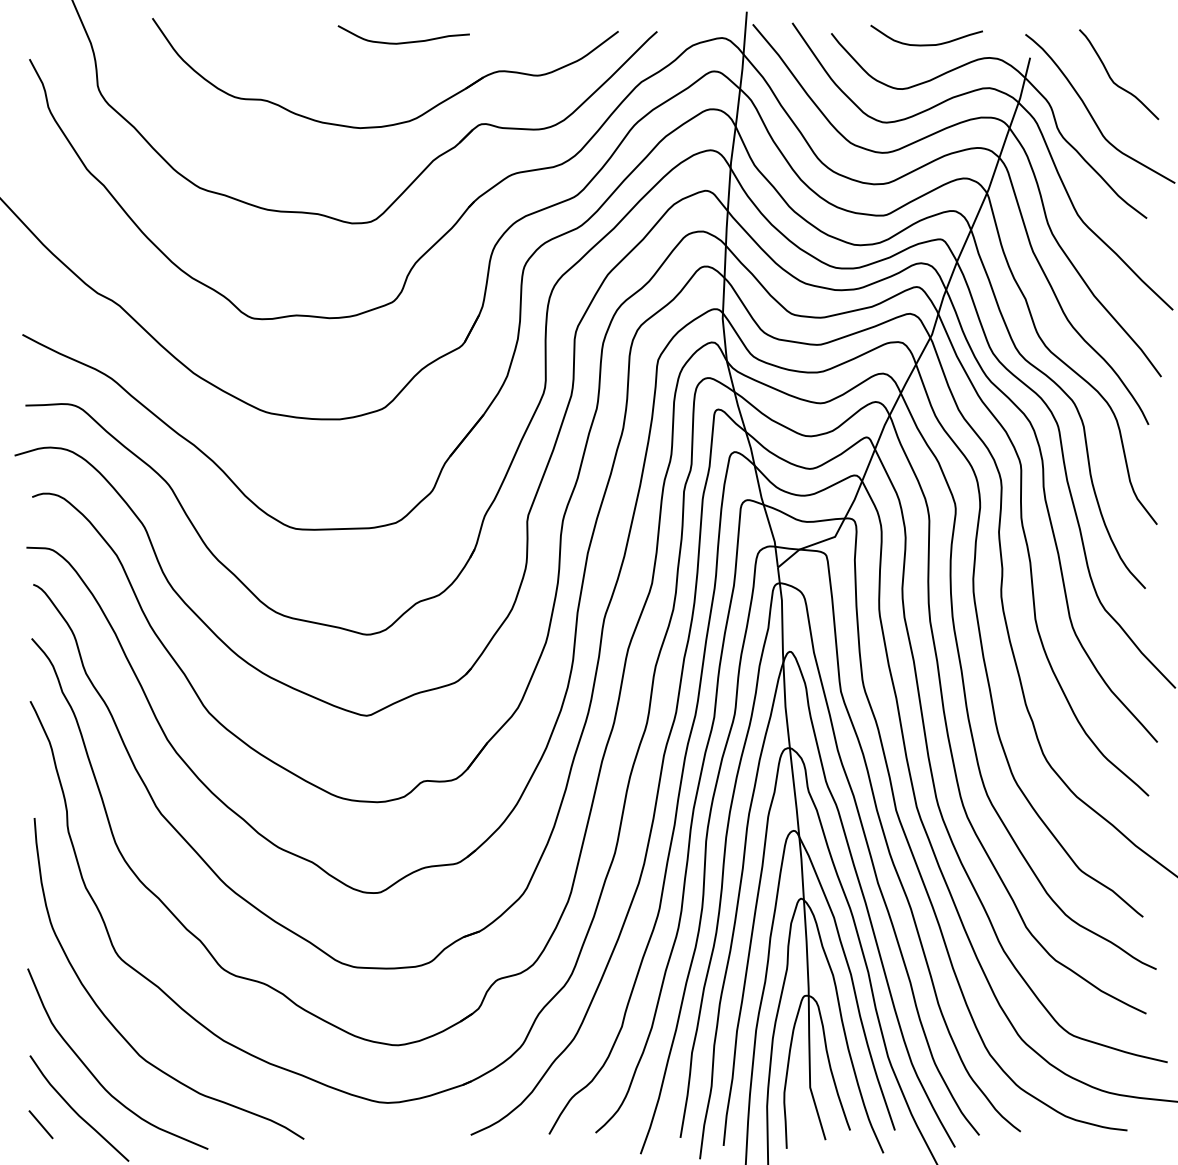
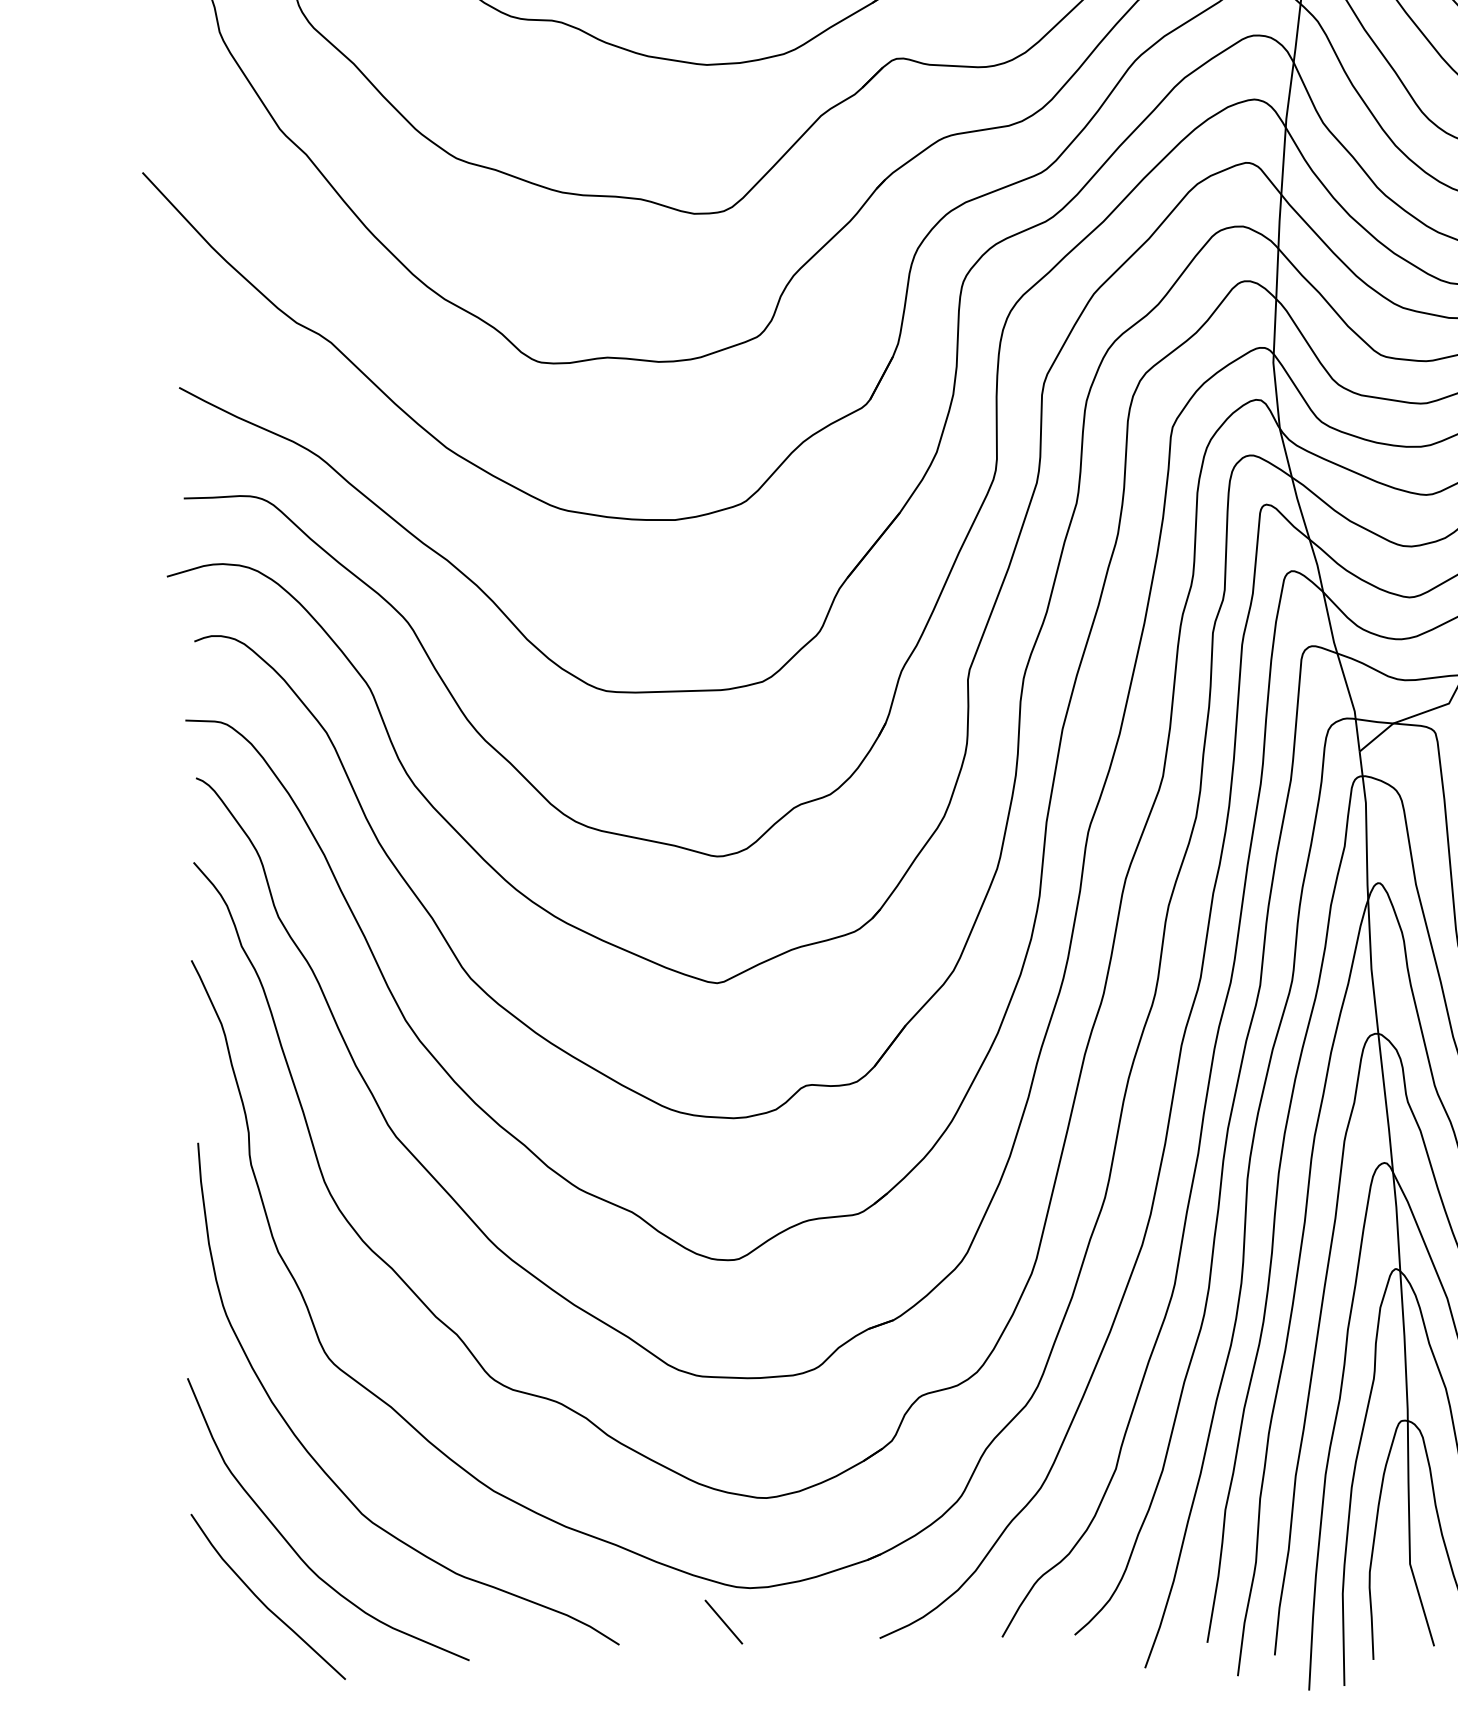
line: (40, 1124) -> (722, 1621), moved

